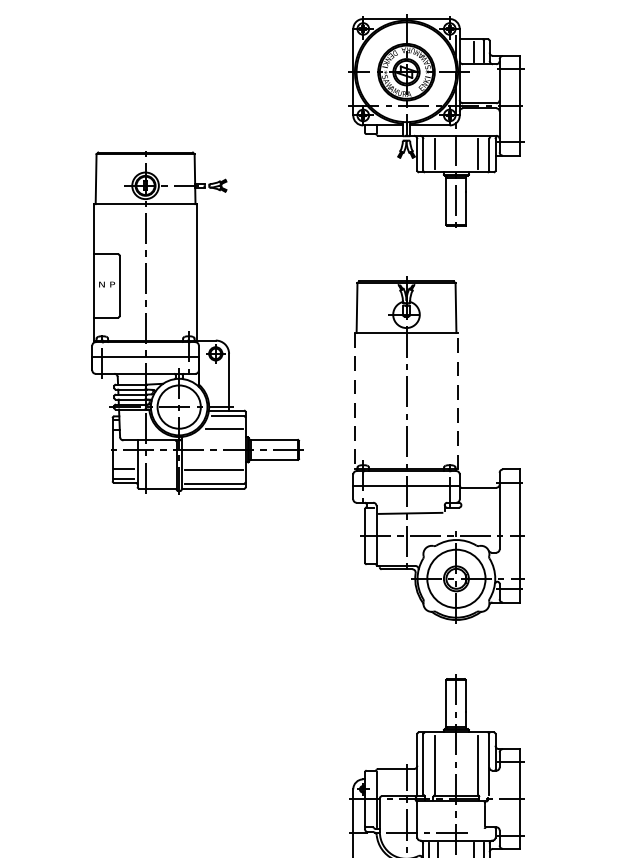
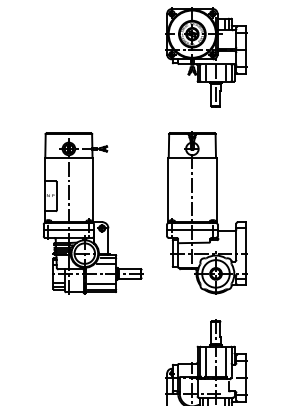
part: (197, 322) -> (93, 213), moved
line: (457, 400) -> (216, 189), dashed -> solid
line: (353, 402) -> (167, 190), dashed -> solid

